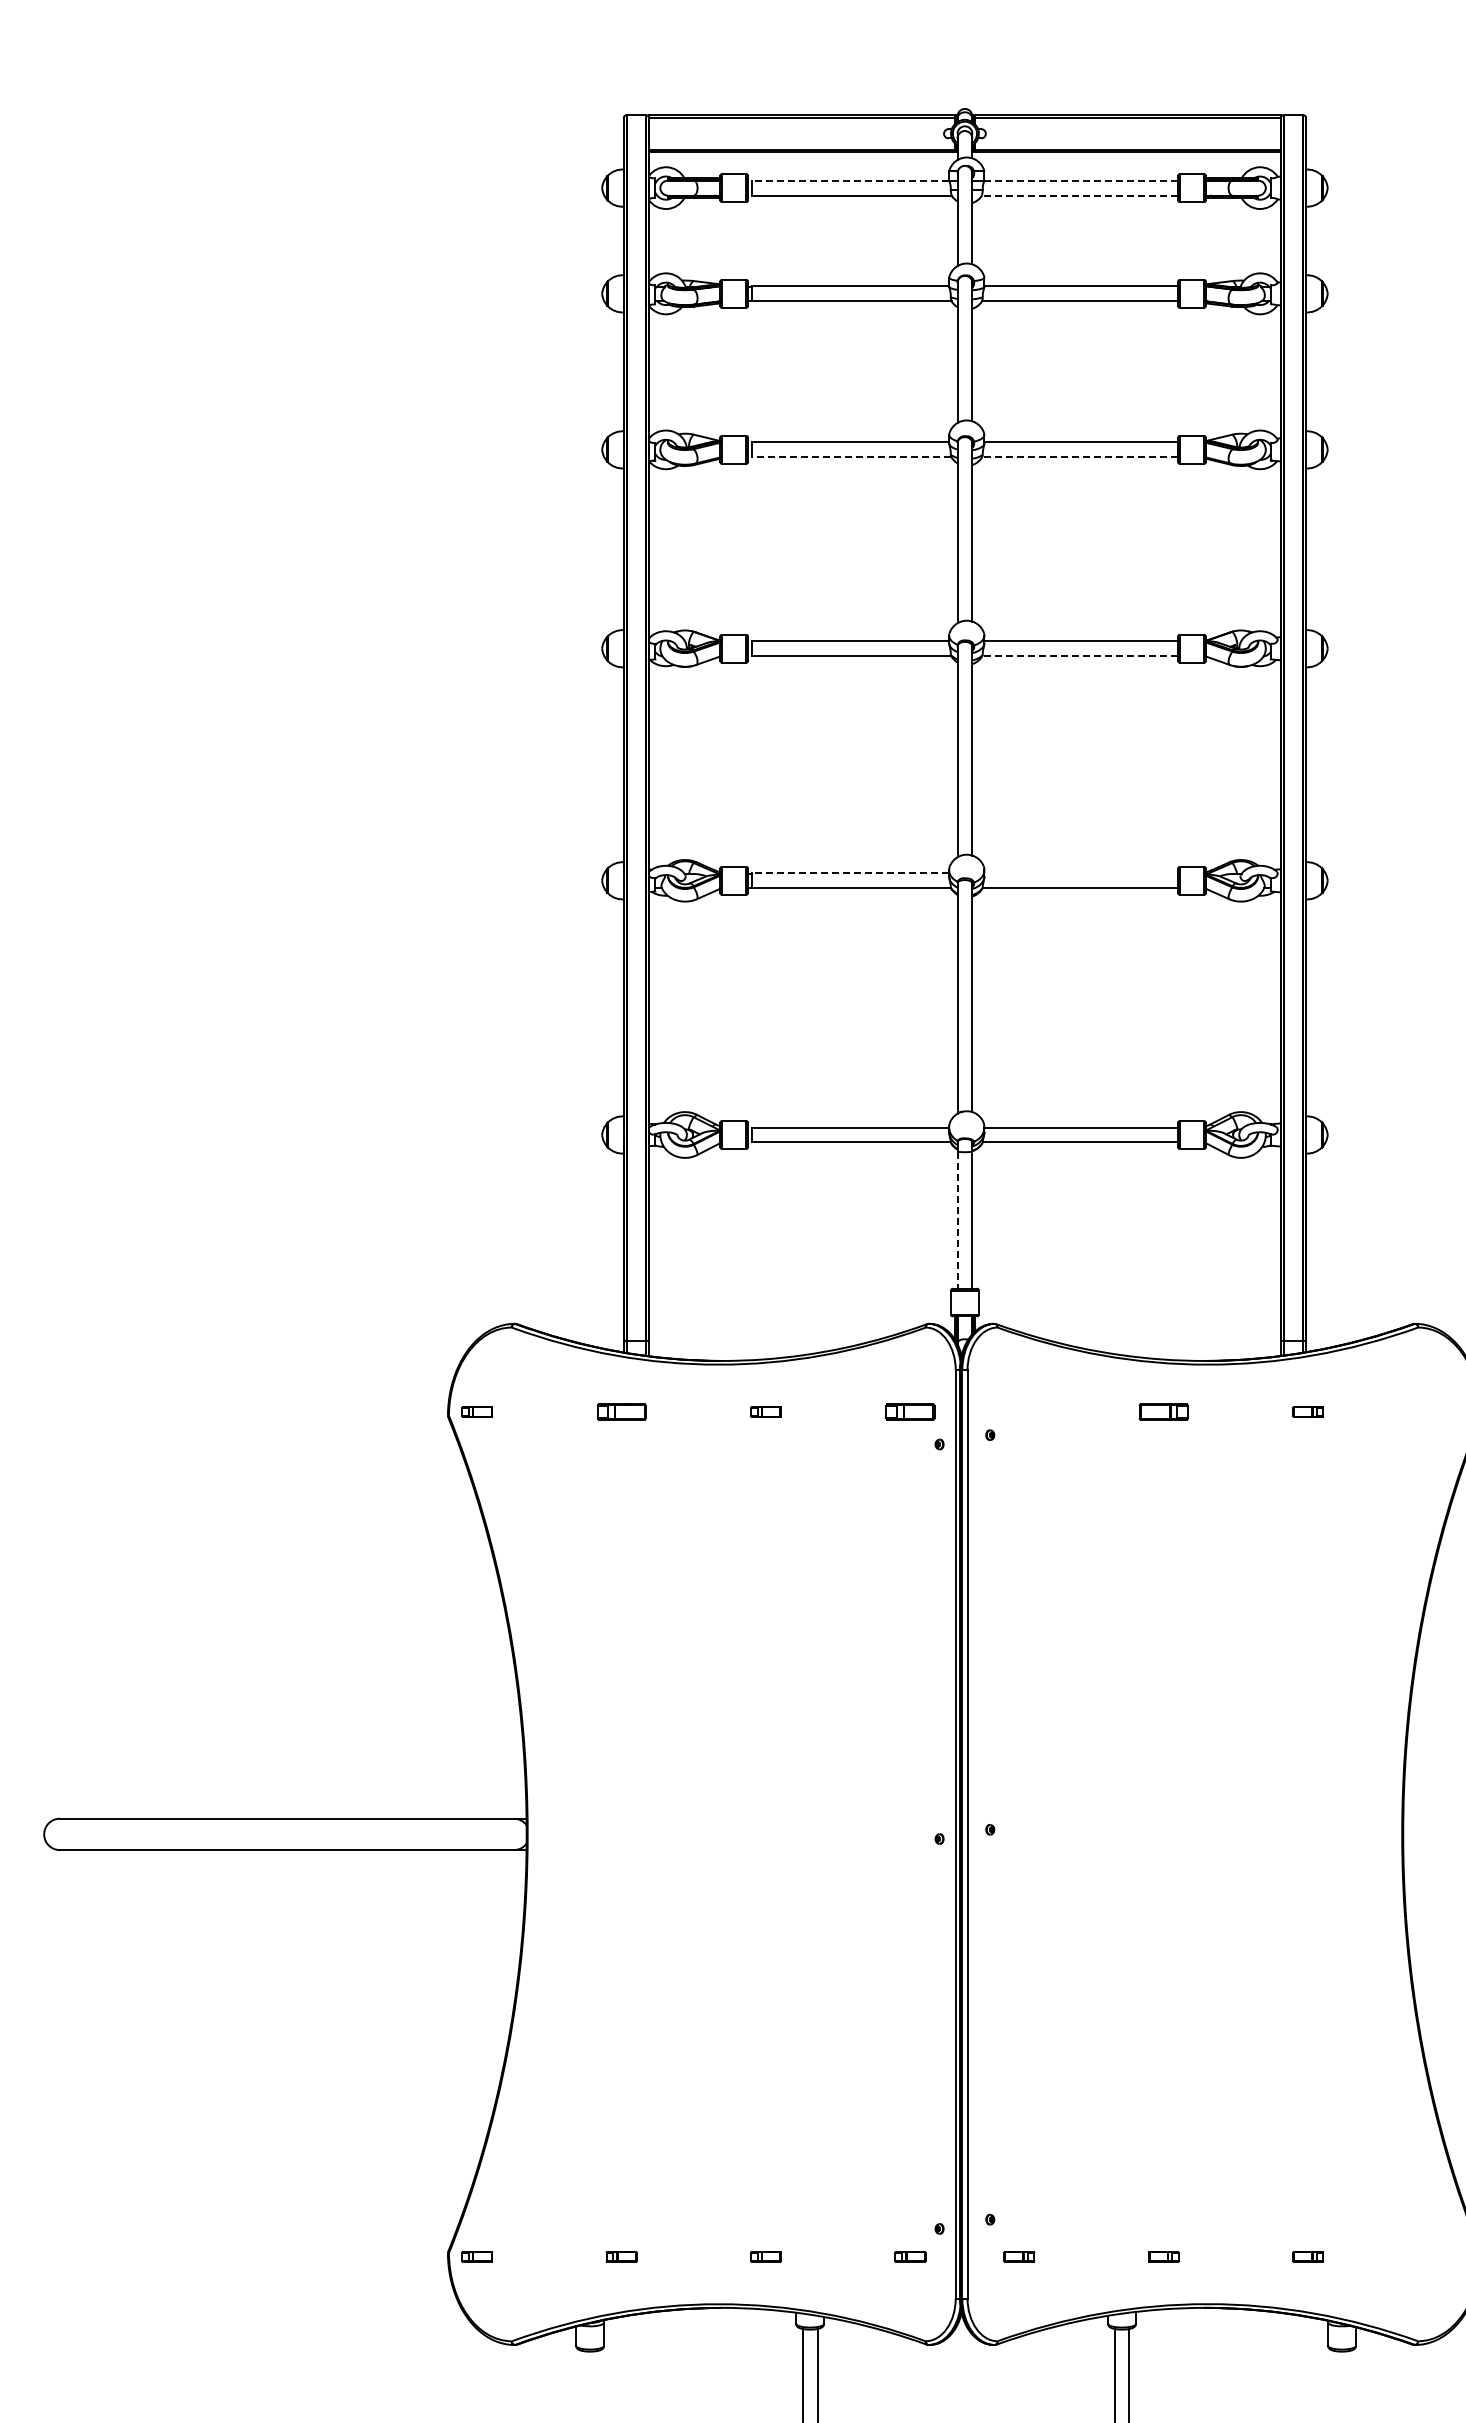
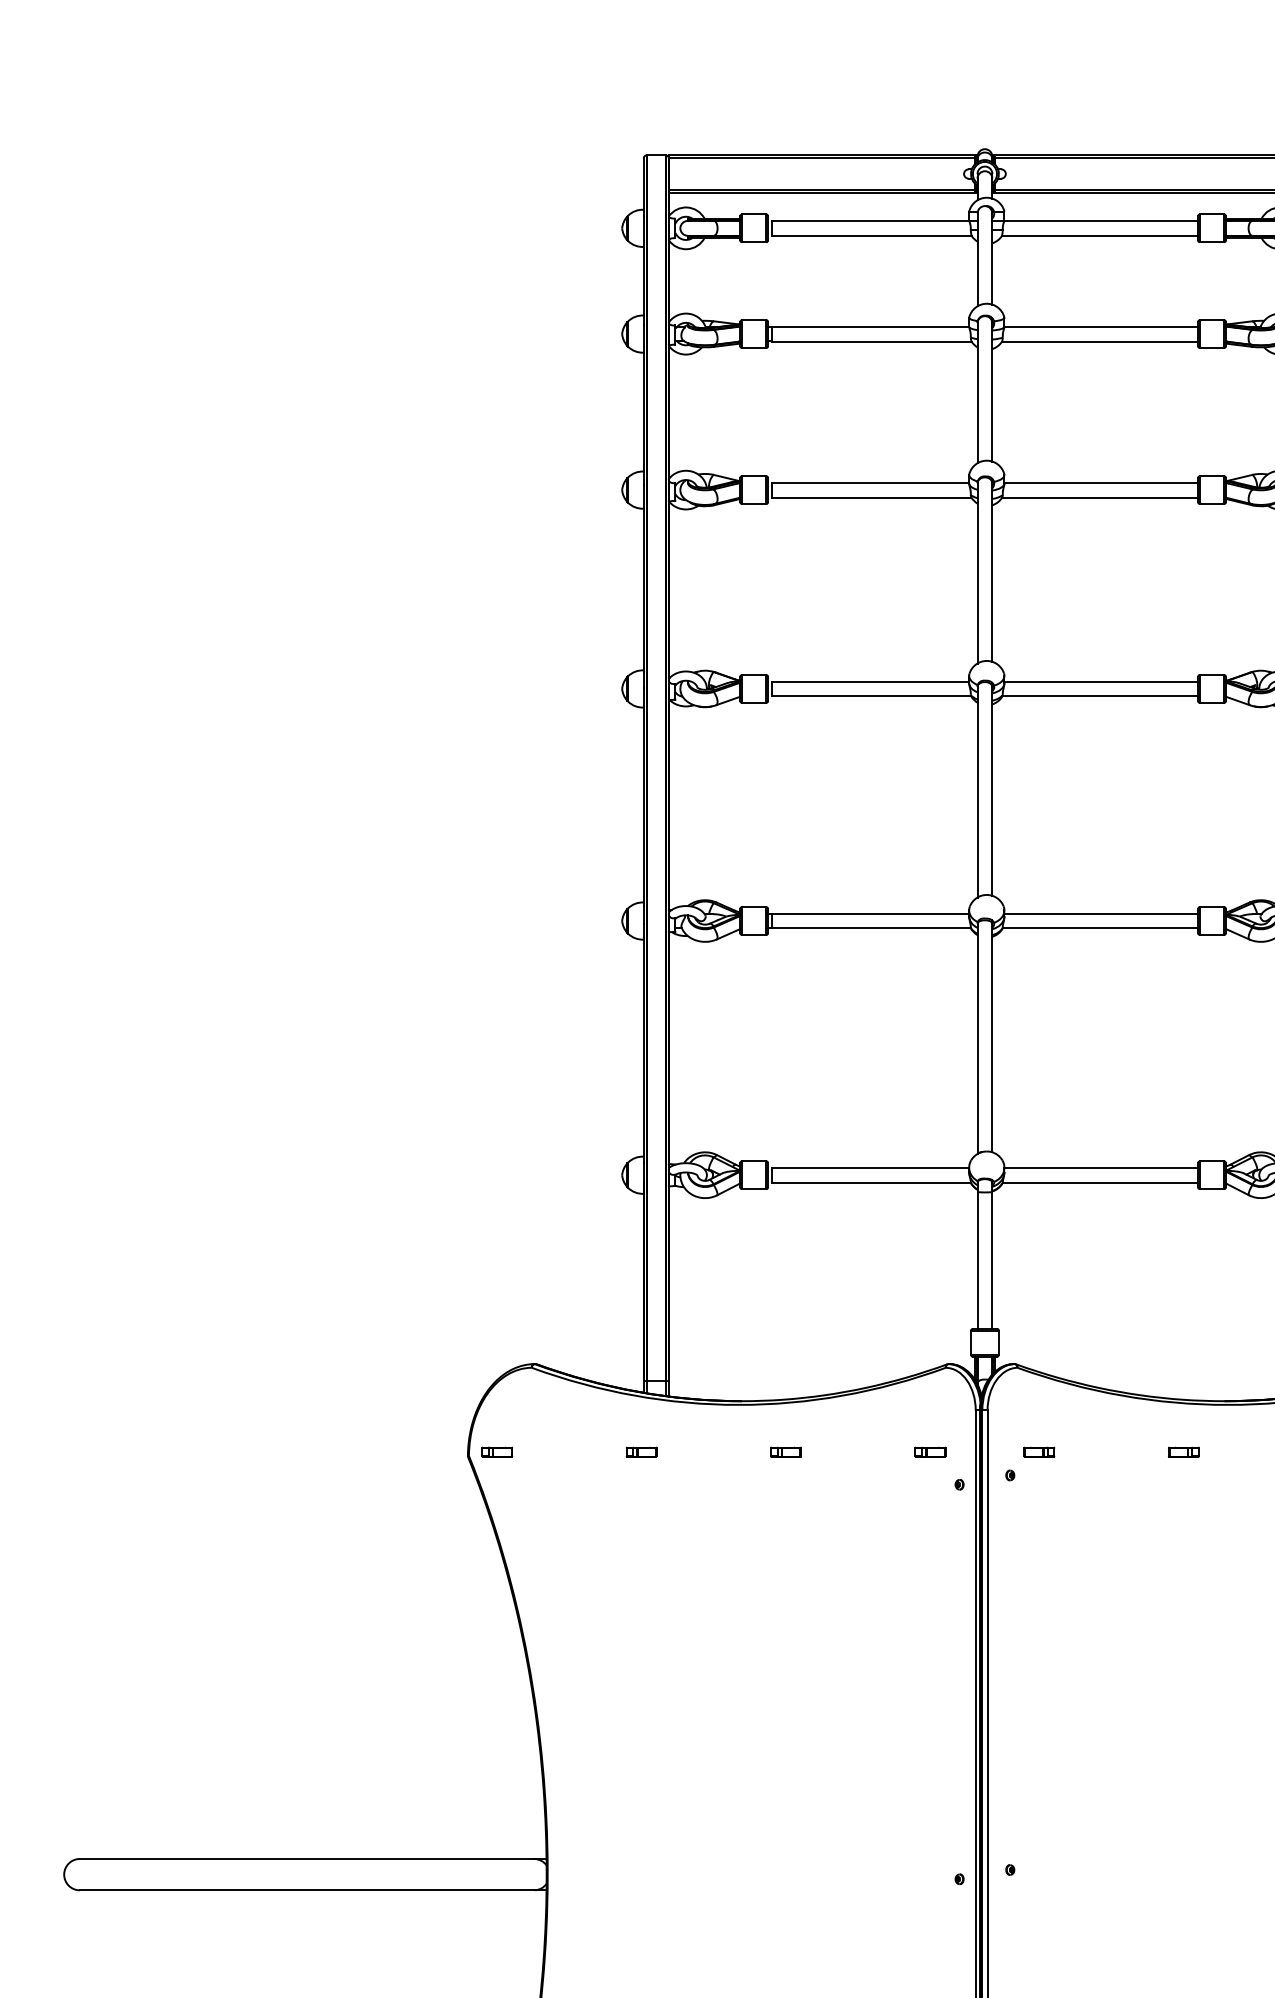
line: (850, 180) -> (870, 220), dashed -> solid
line: (1081, 180) -> (1101, 220), dashed -> solid
line: (1079, 195) -> (1099, 235), dashed -> solid
line: (851, 457) -> (871, 497), dashed -> solid
line: (1080, 457) -> (1100, 497), dashed -> solid
line: (1080, 656) -> (1100, 696), dashed -> solid
line: (850, 873) -> (870, 913), dashed -> solid
line: (1081, 873) -> (1101, 913), added
line: (957, 1220) -> (977, 1260), dashed -> solid
part: (621, 1411) -> (641, 1451), size x0.62
part: (910, 1411) -> (930, 1451), size x0.62
part: (1019, 1411) -> (1039, 1451), added
part: (1163, 1411) -> (1183, 1451), size x0.62

